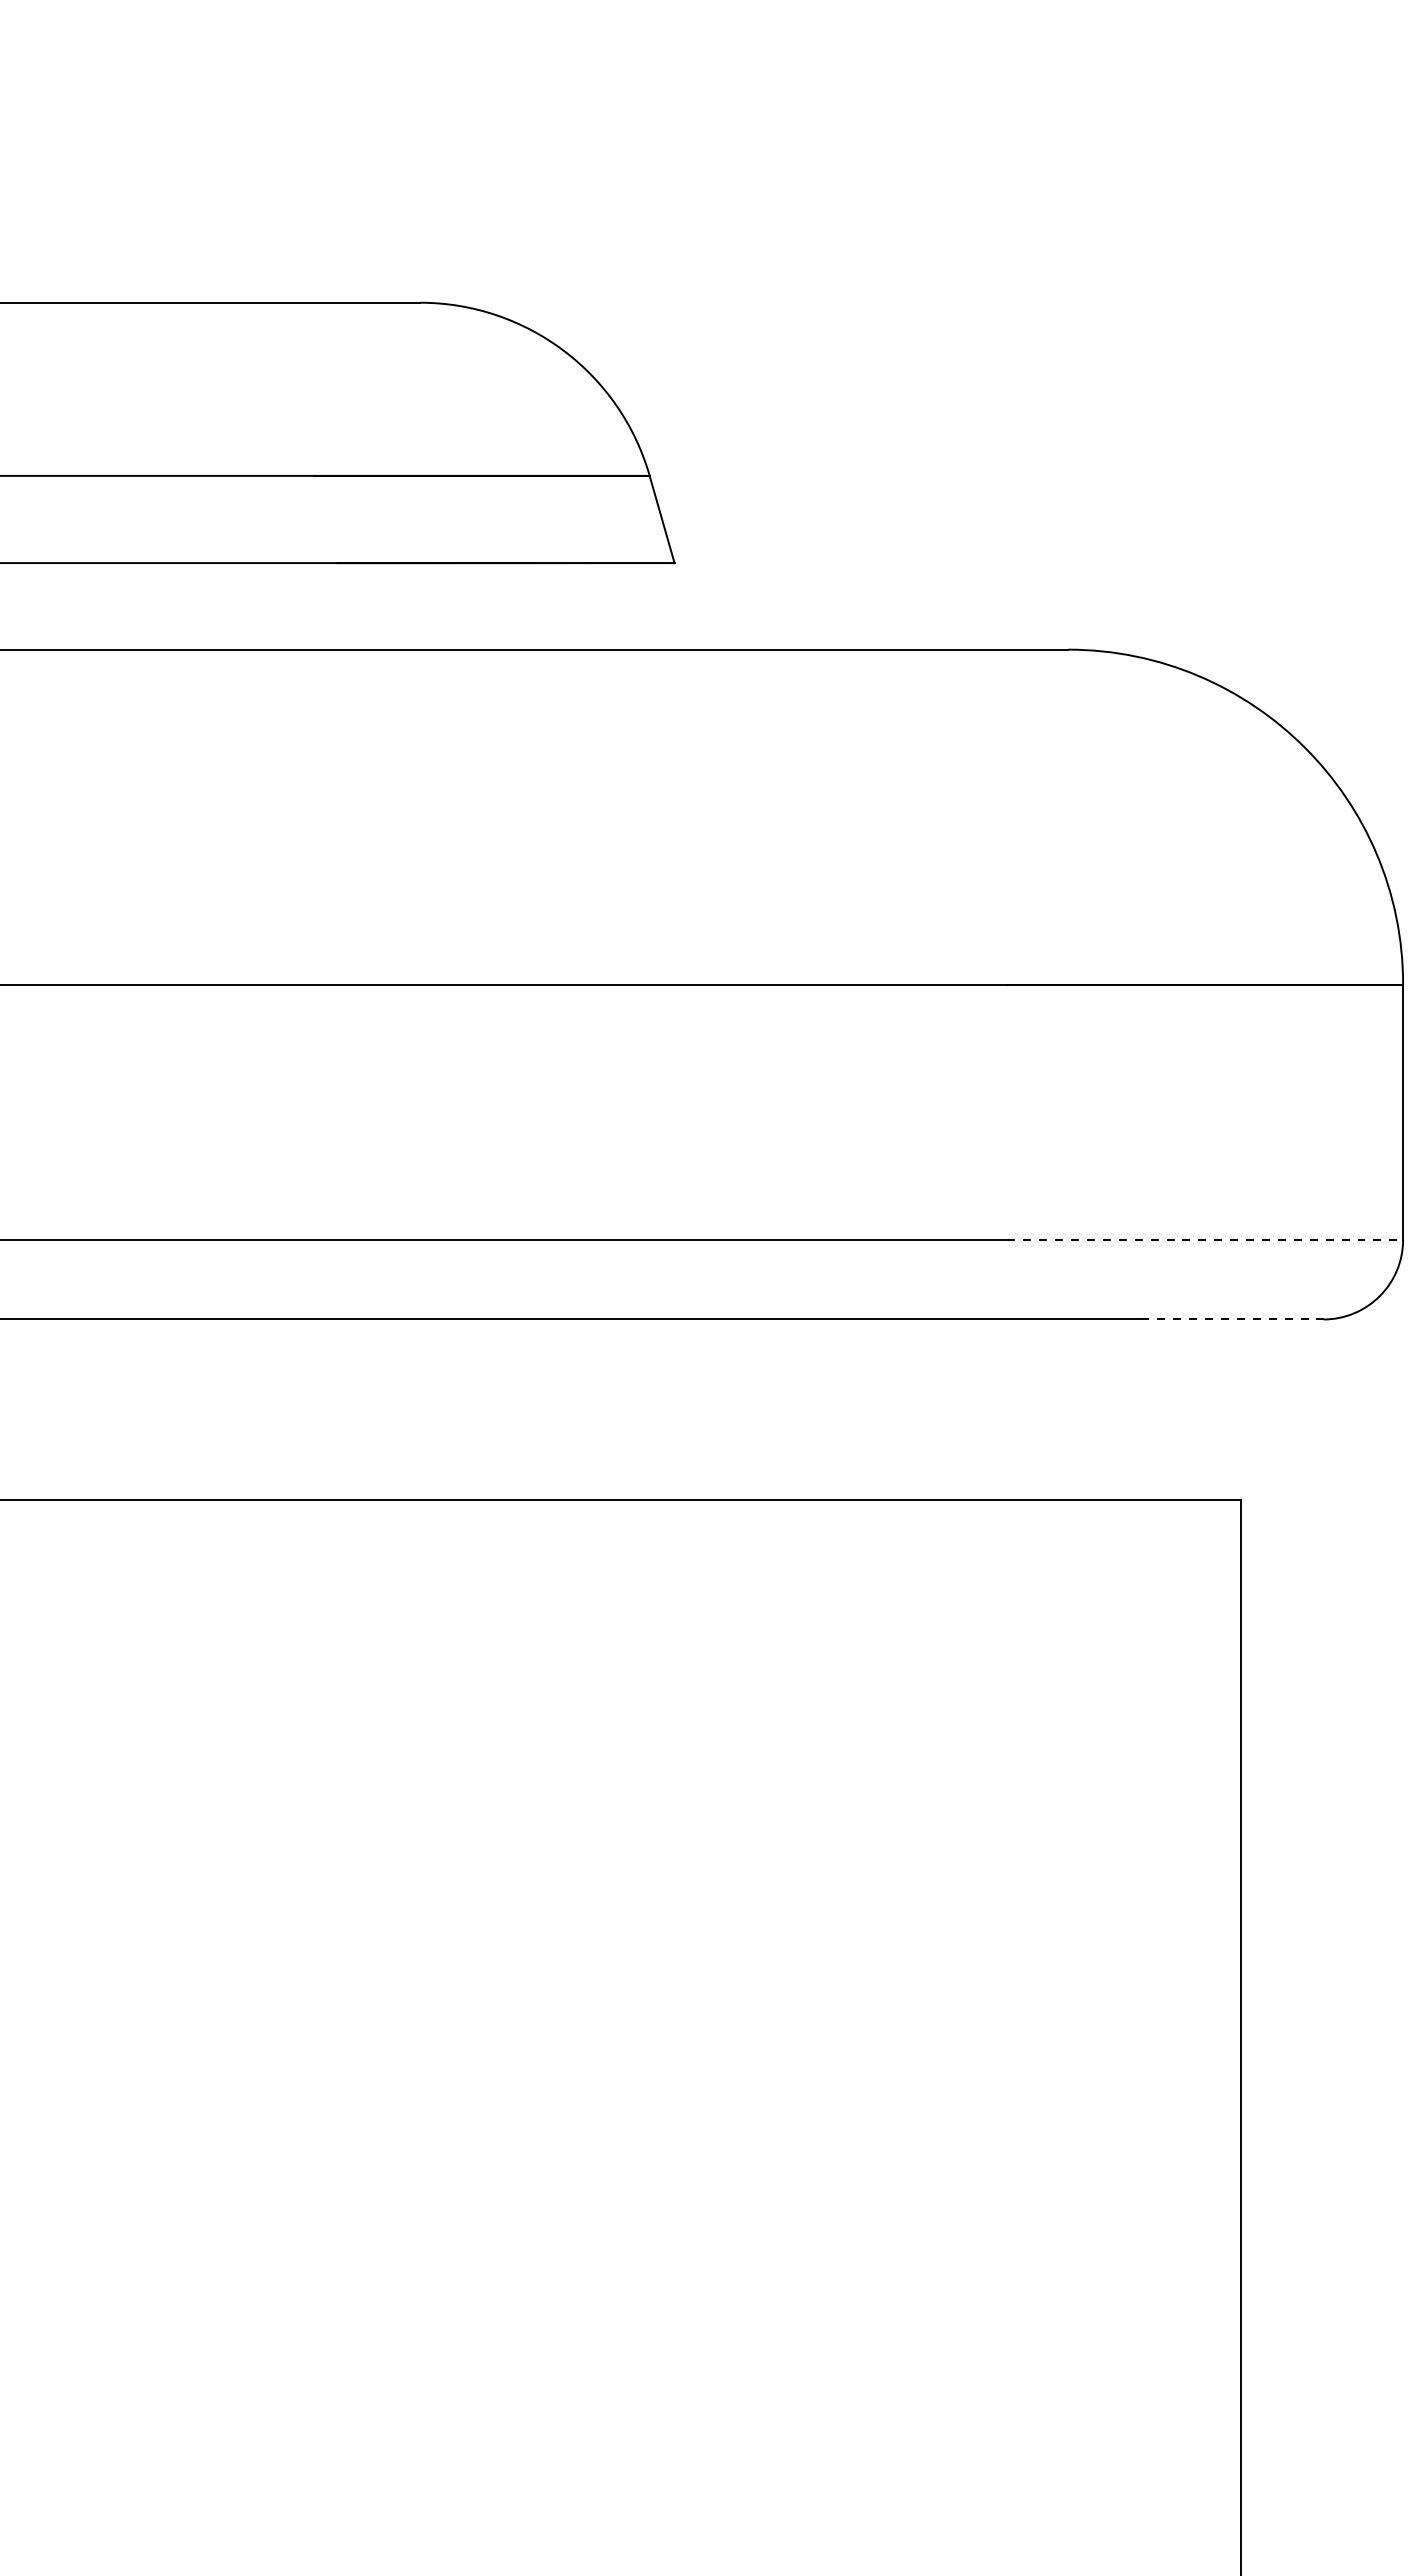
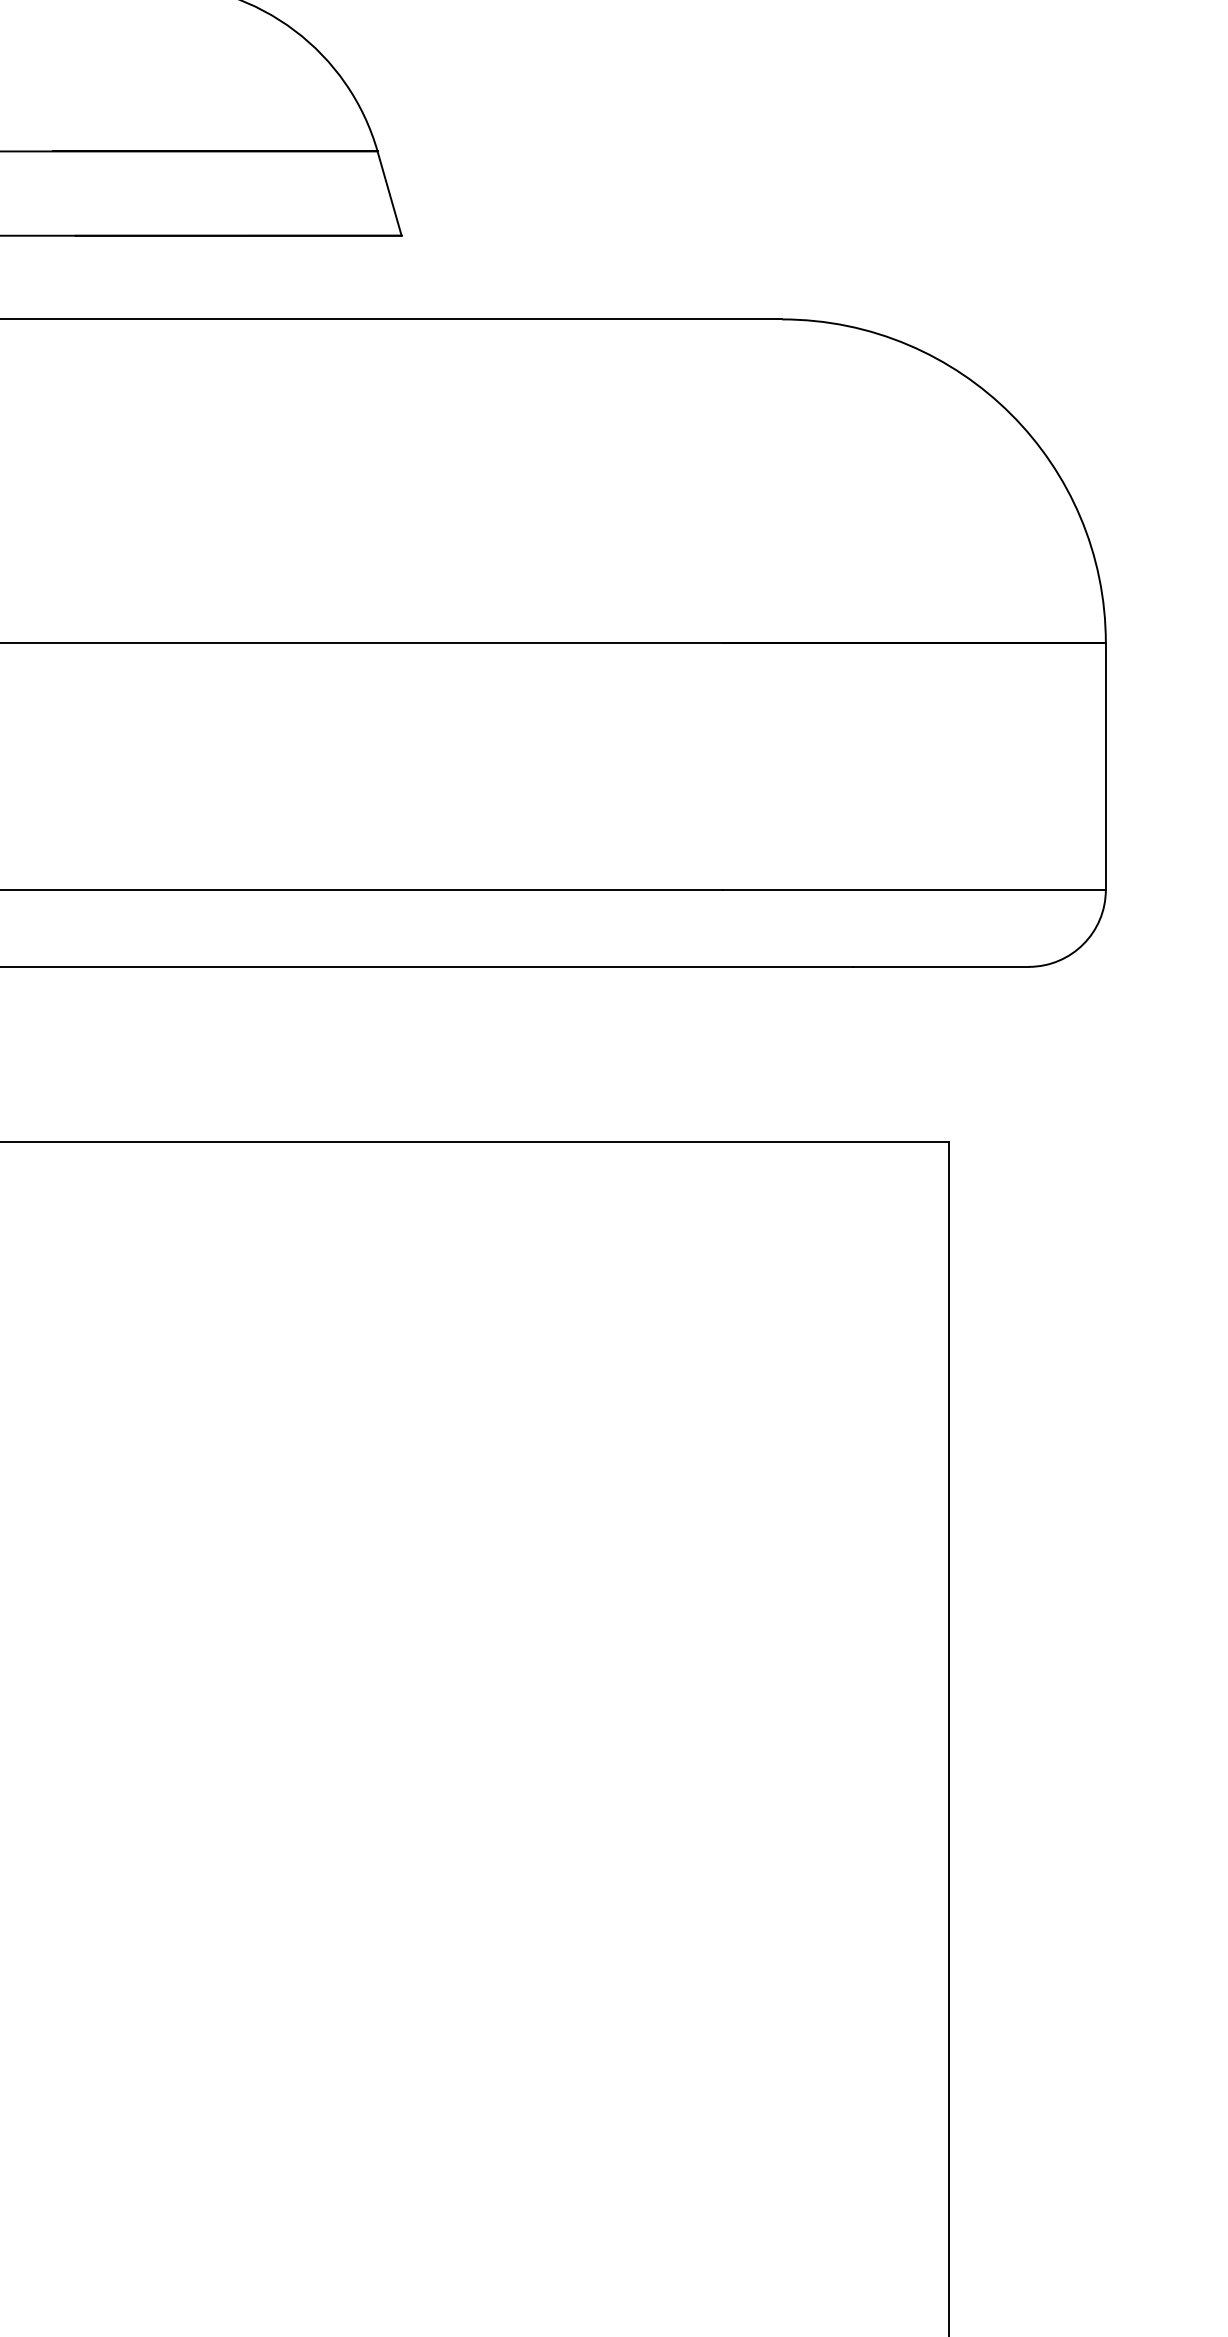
line: (1205, 1239) -> (914, 889), dashed -> solid
line: (1233, 1319) -> (941, 966), dashed -> solid

